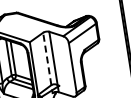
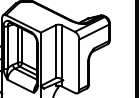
line: (47, 58) -> (55, 51), dashed -> solid

